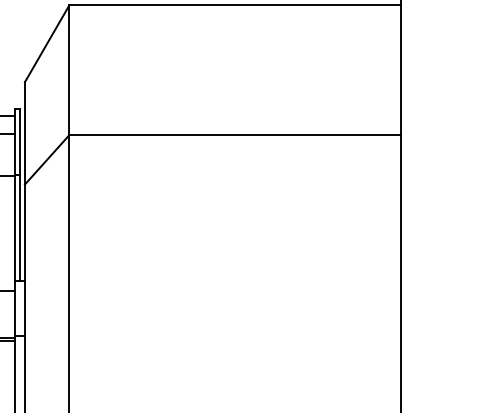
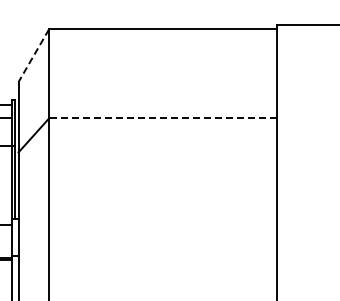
line: (46, 44) -> (33, 56), solid -> dashed
line: (234, 135) -> (162, 118), solid -> dashed

